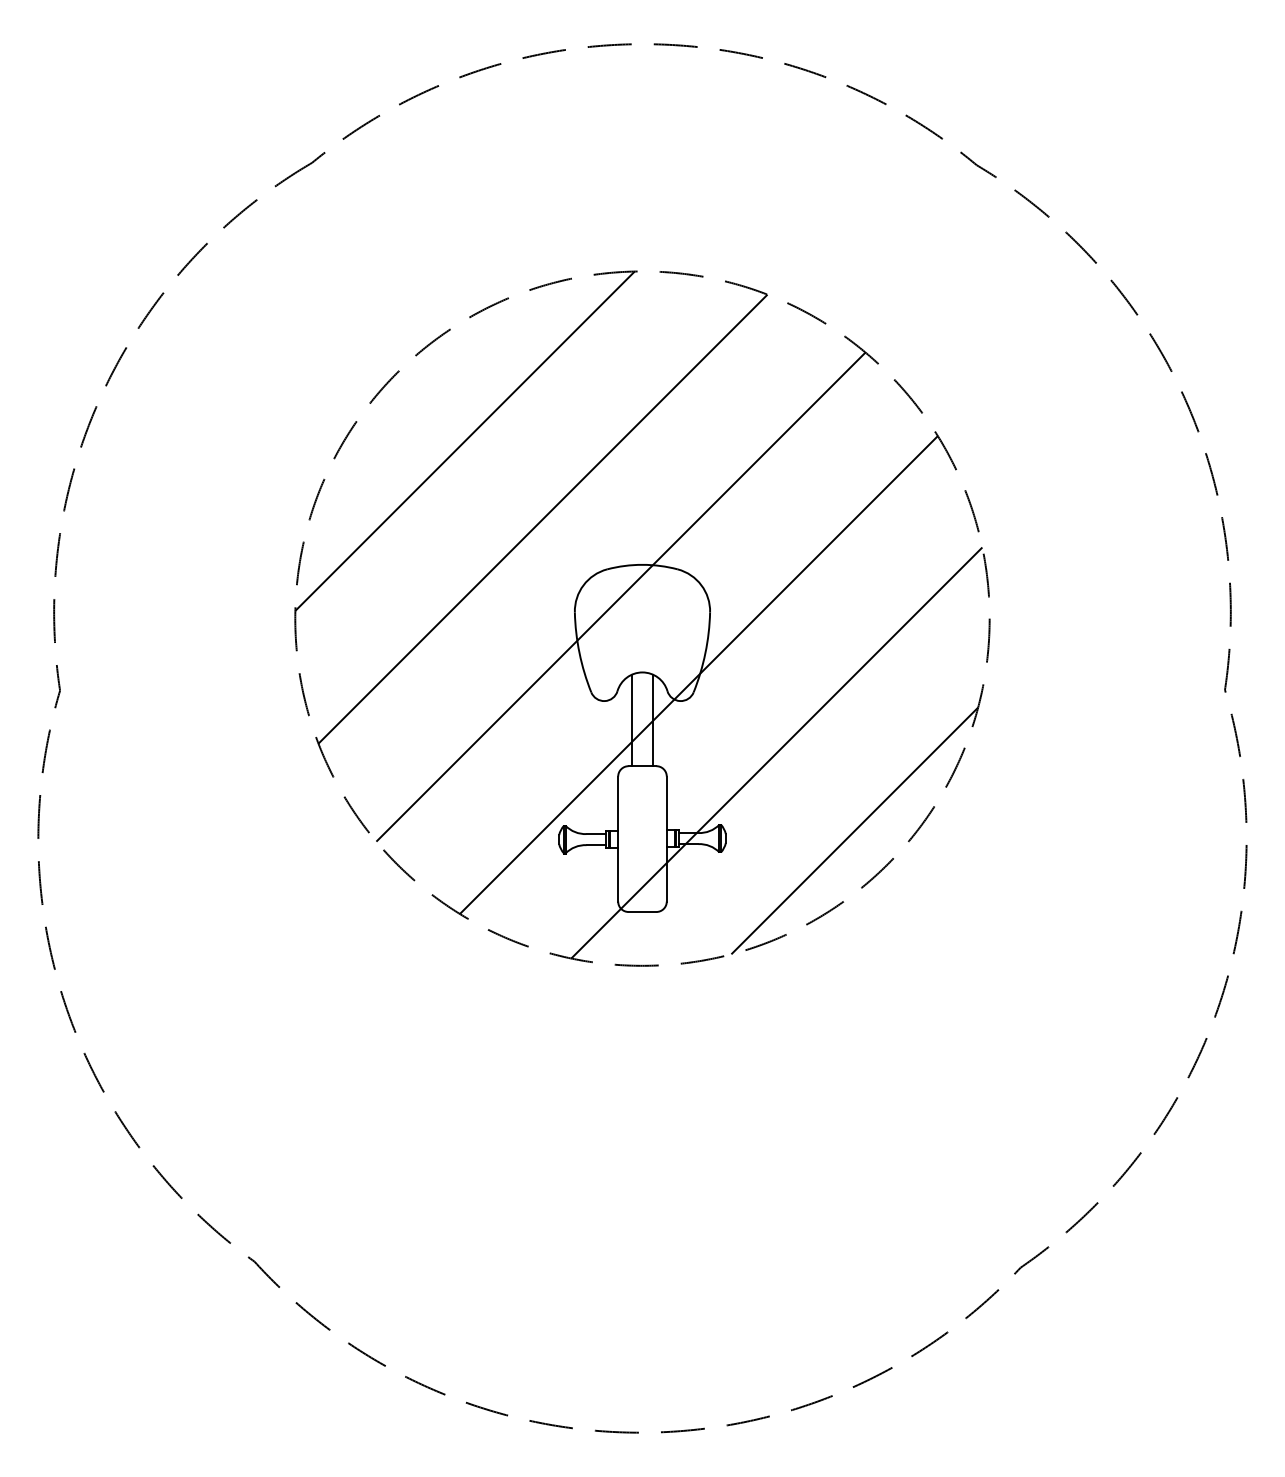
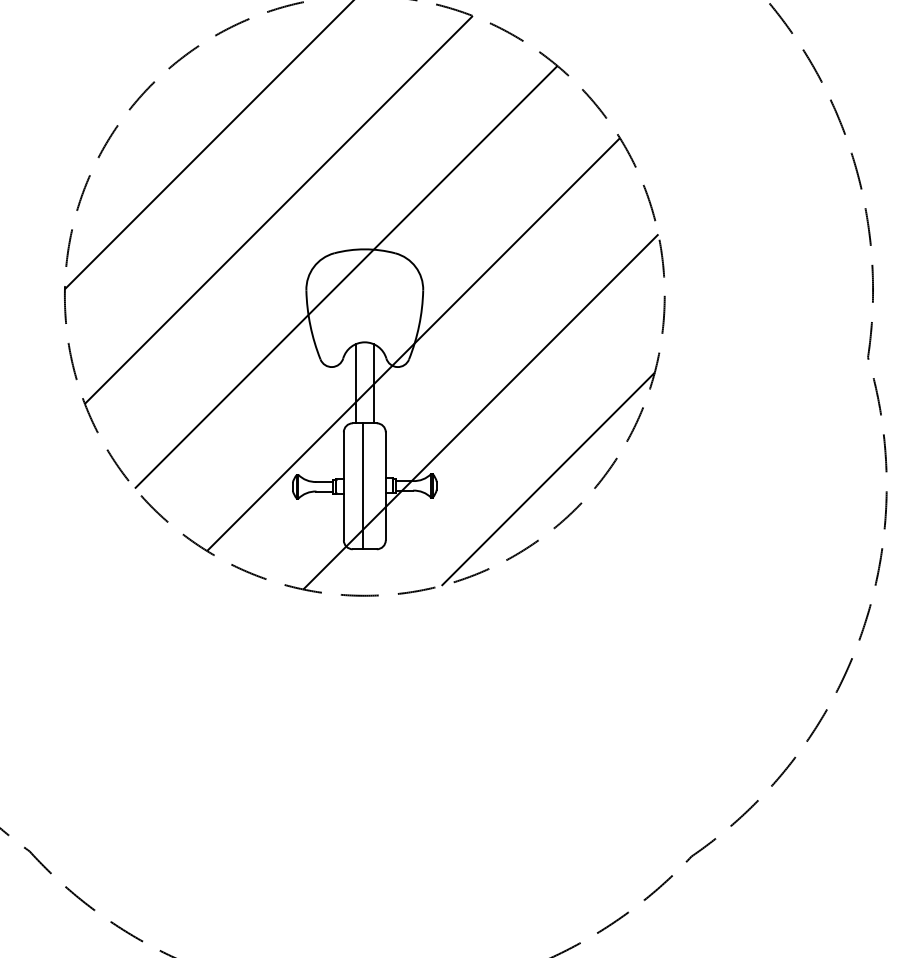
line: (640, 839) -> (363, 486), added

